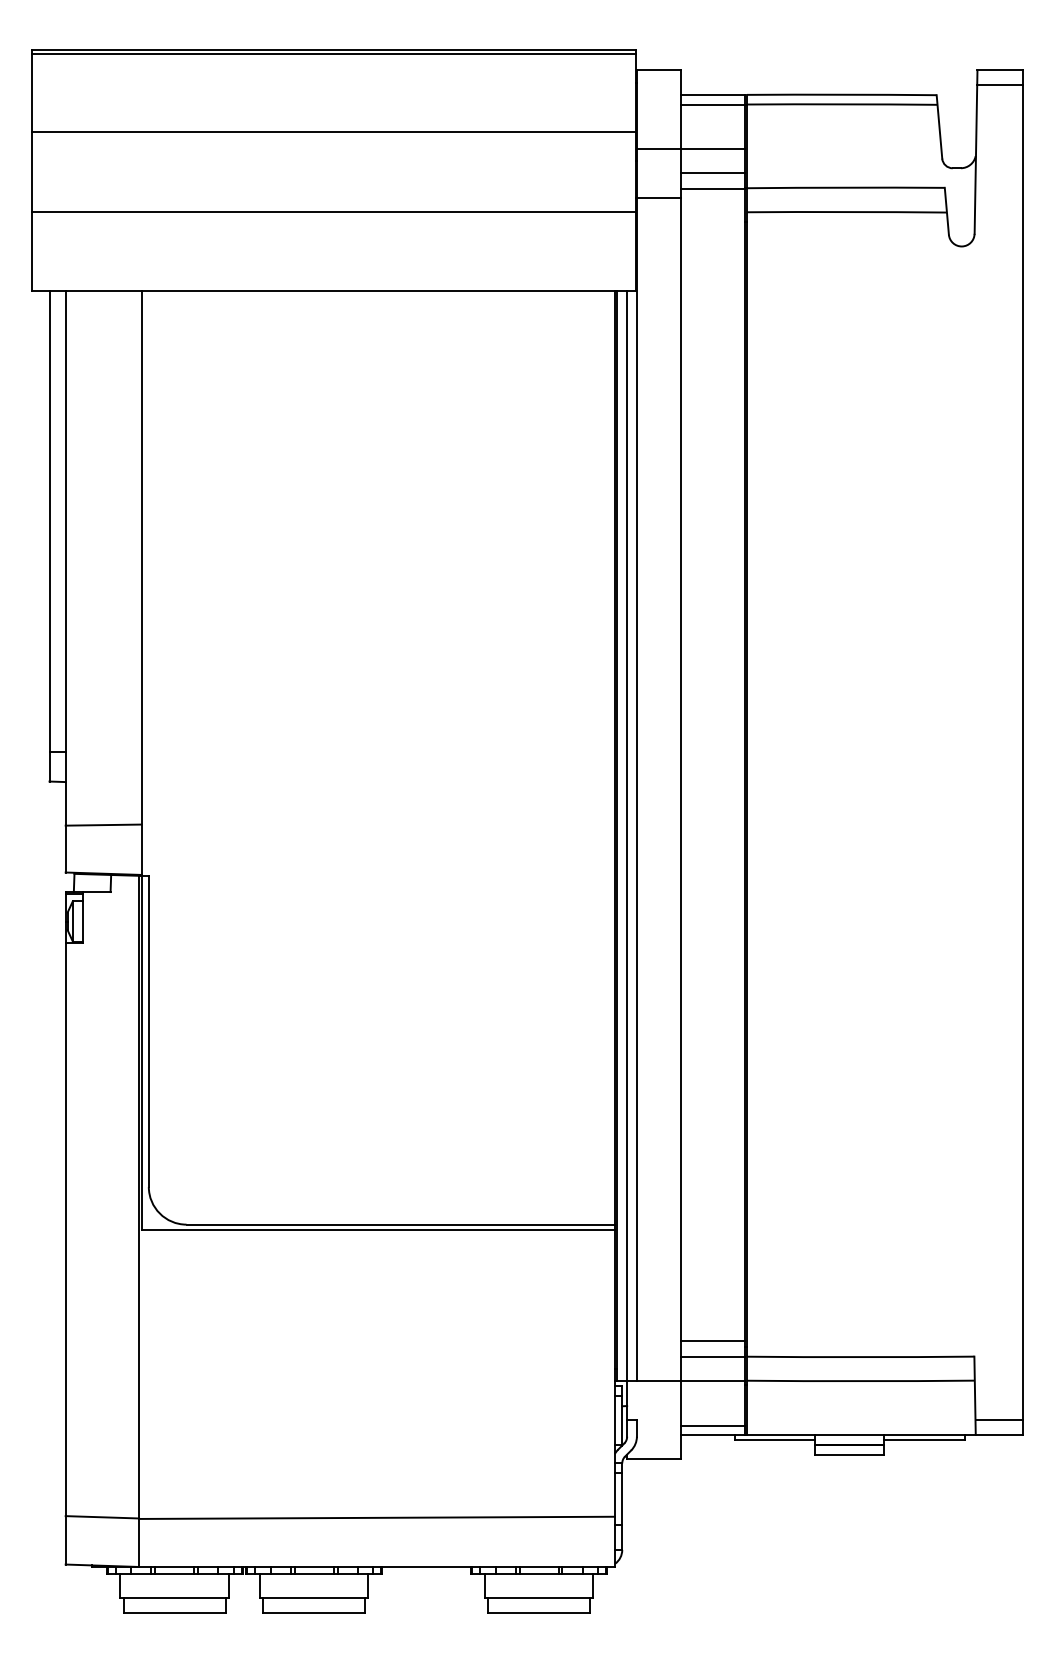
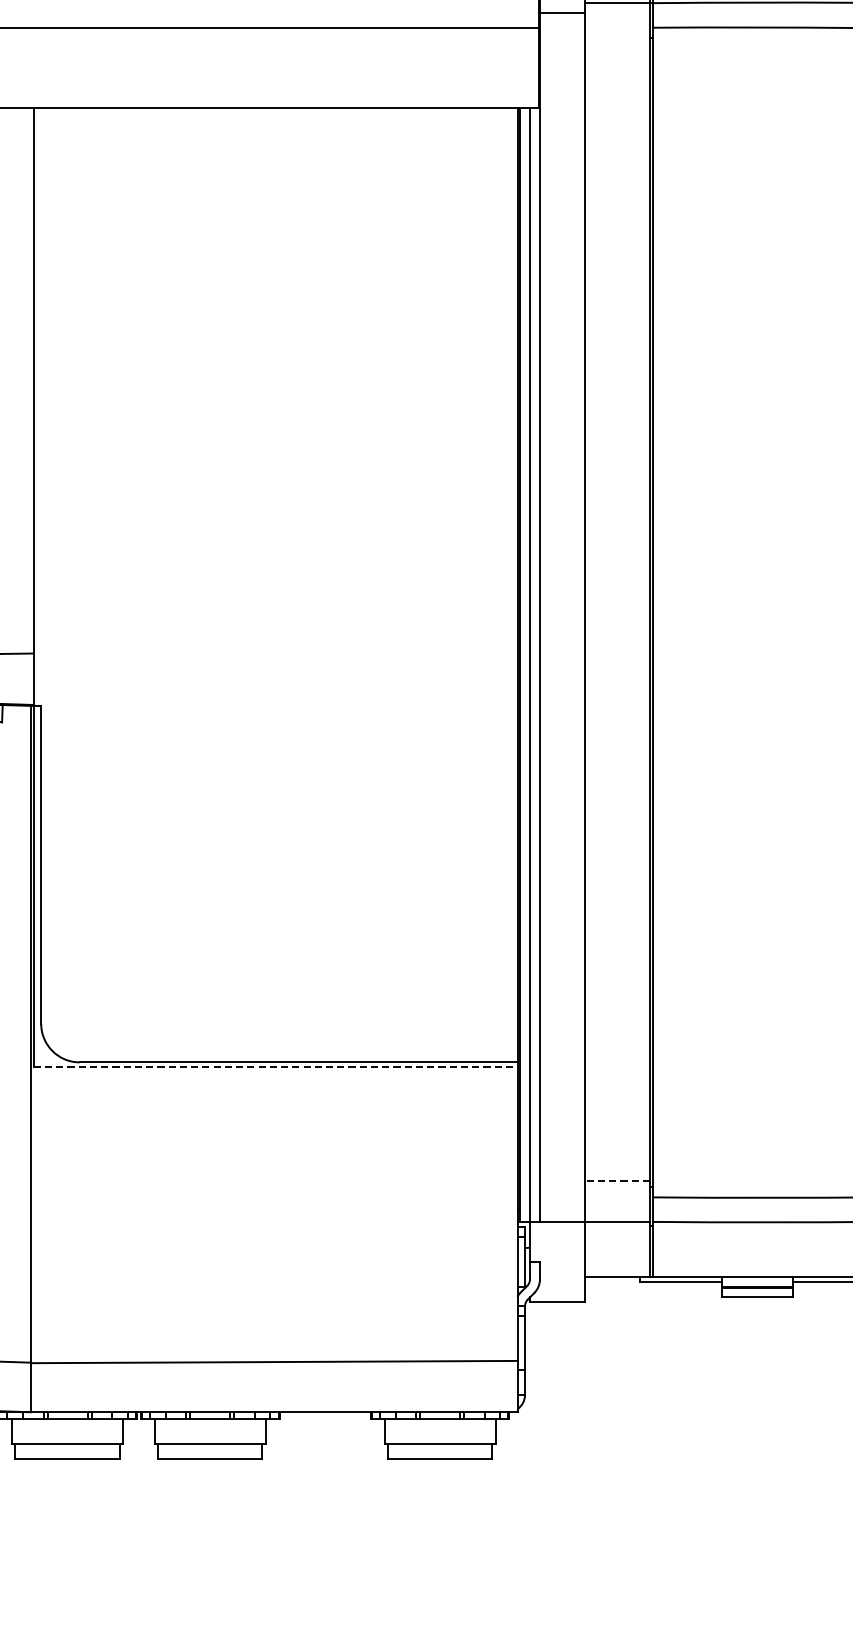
line: (378, 1229) -> (275, 1067), solid -> dashed
line: (712, 1341) -> (617, 1181), solid -> dashed
line: (712, 1356) -> (617, 1197), removed
line: (712, 1425) -> (617, 1267), removed

